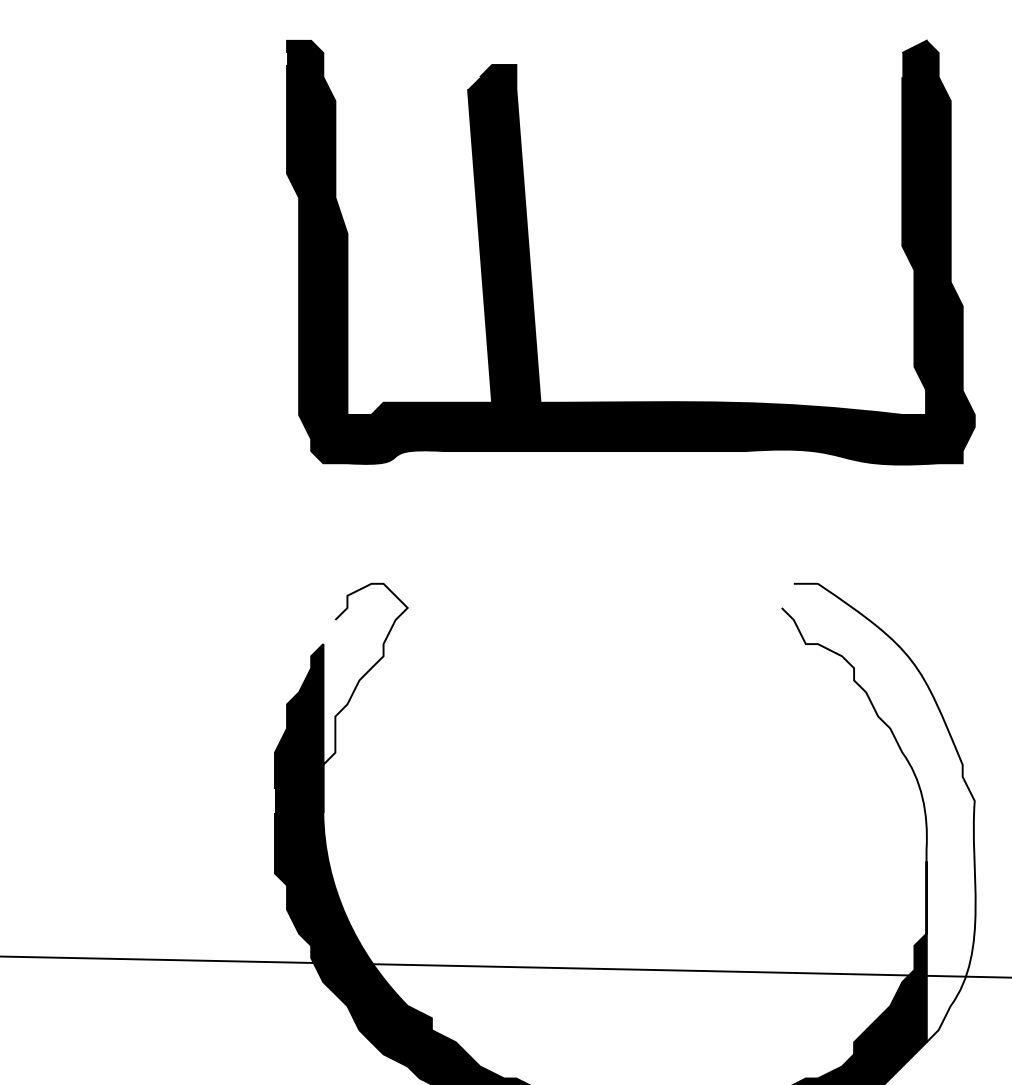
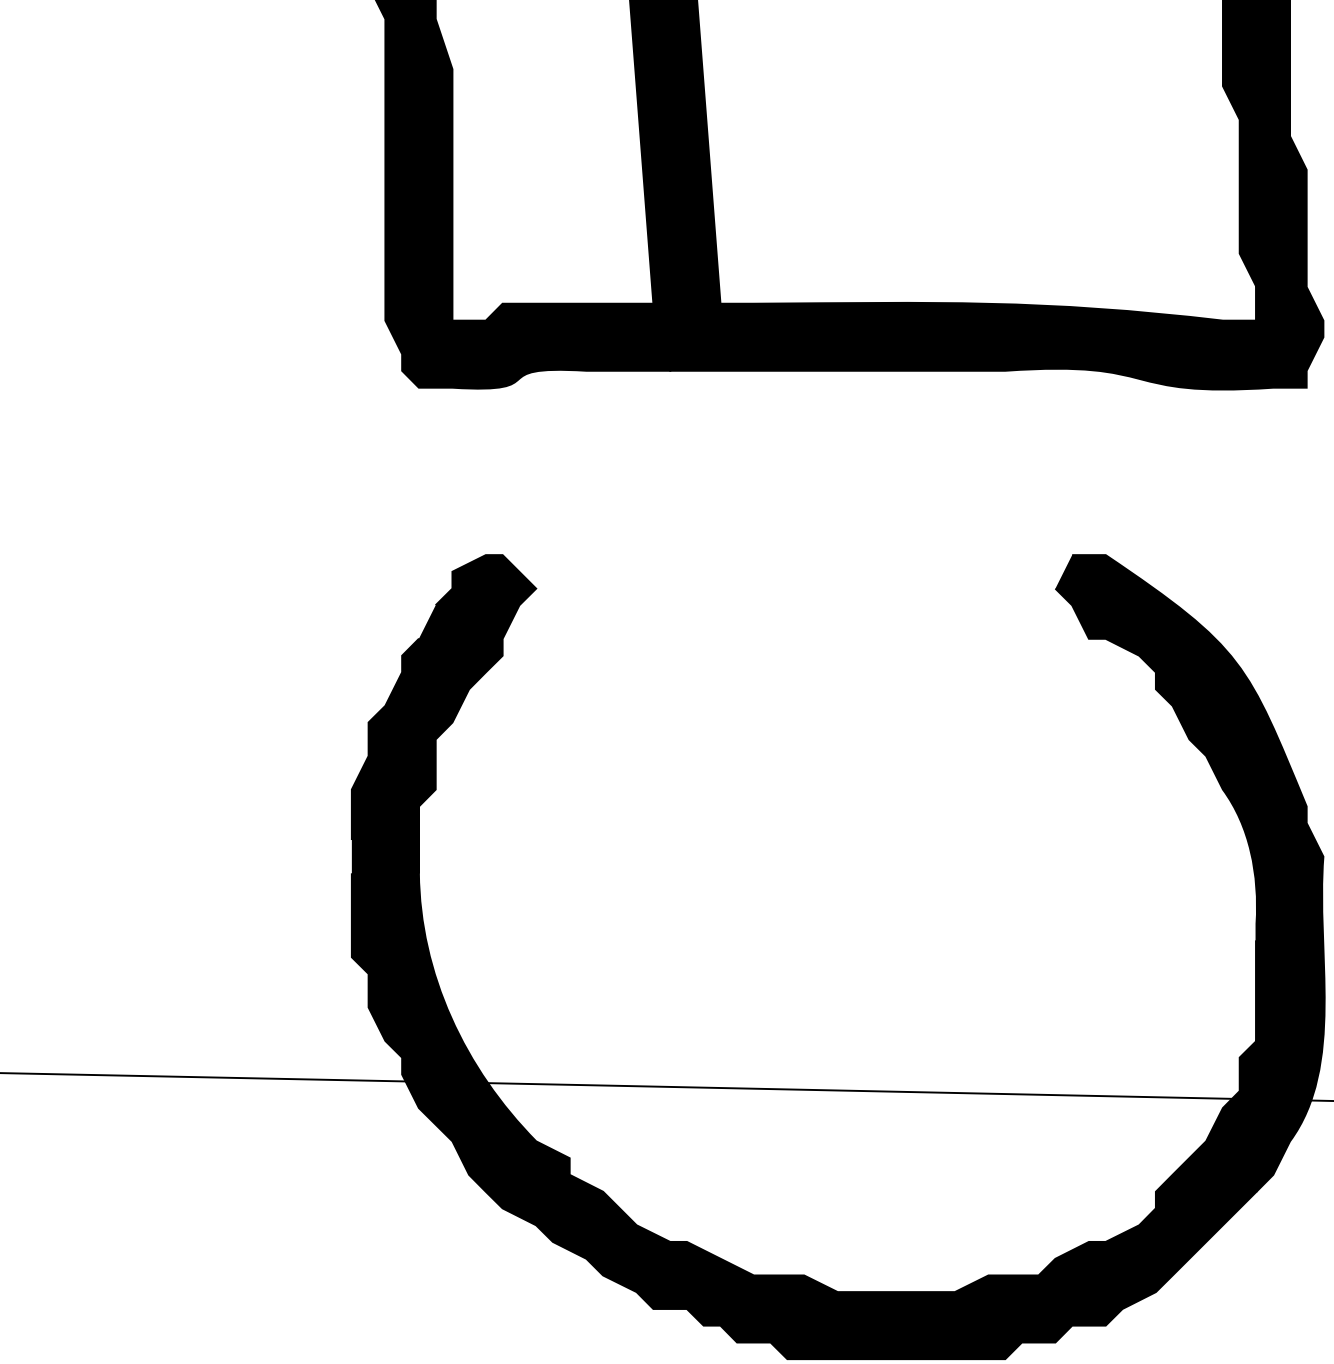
fill: (365, 698) -> (477, 714), added
fill: (878, 812) -> (1189, 872), added

